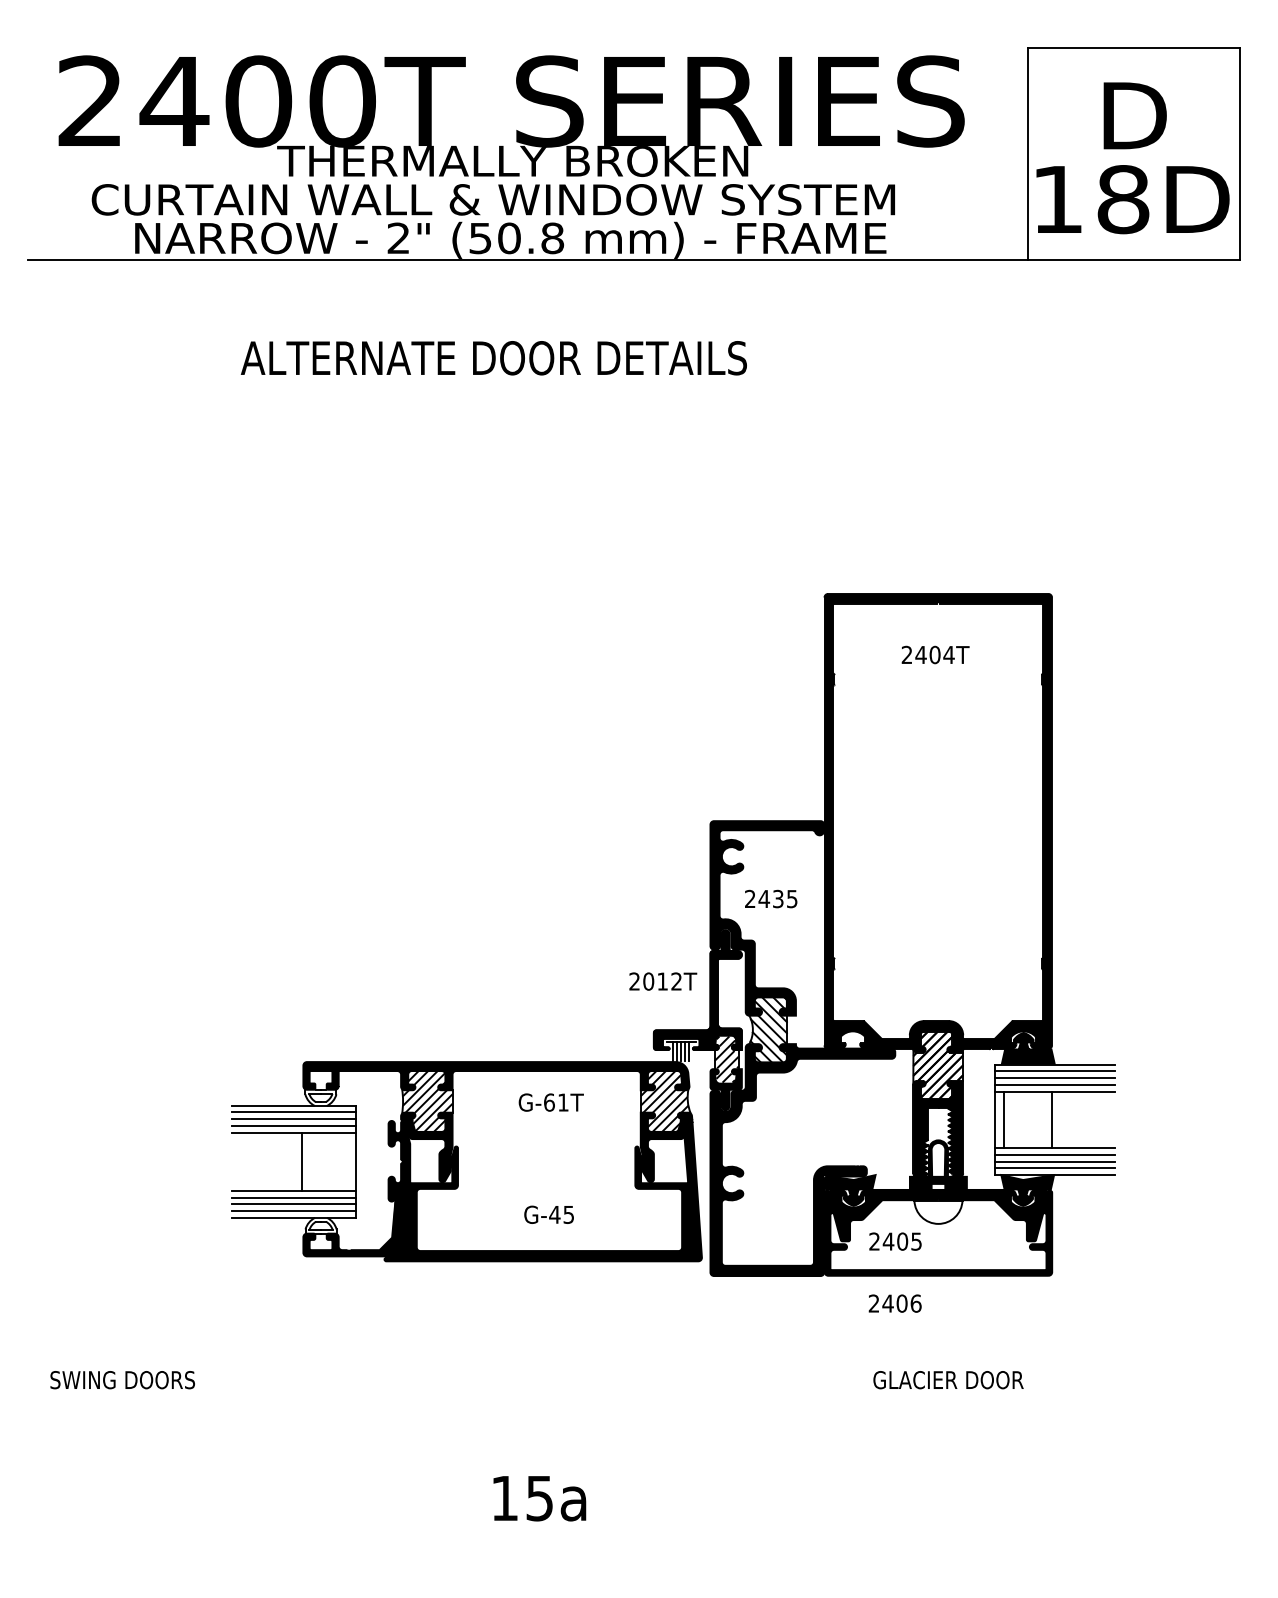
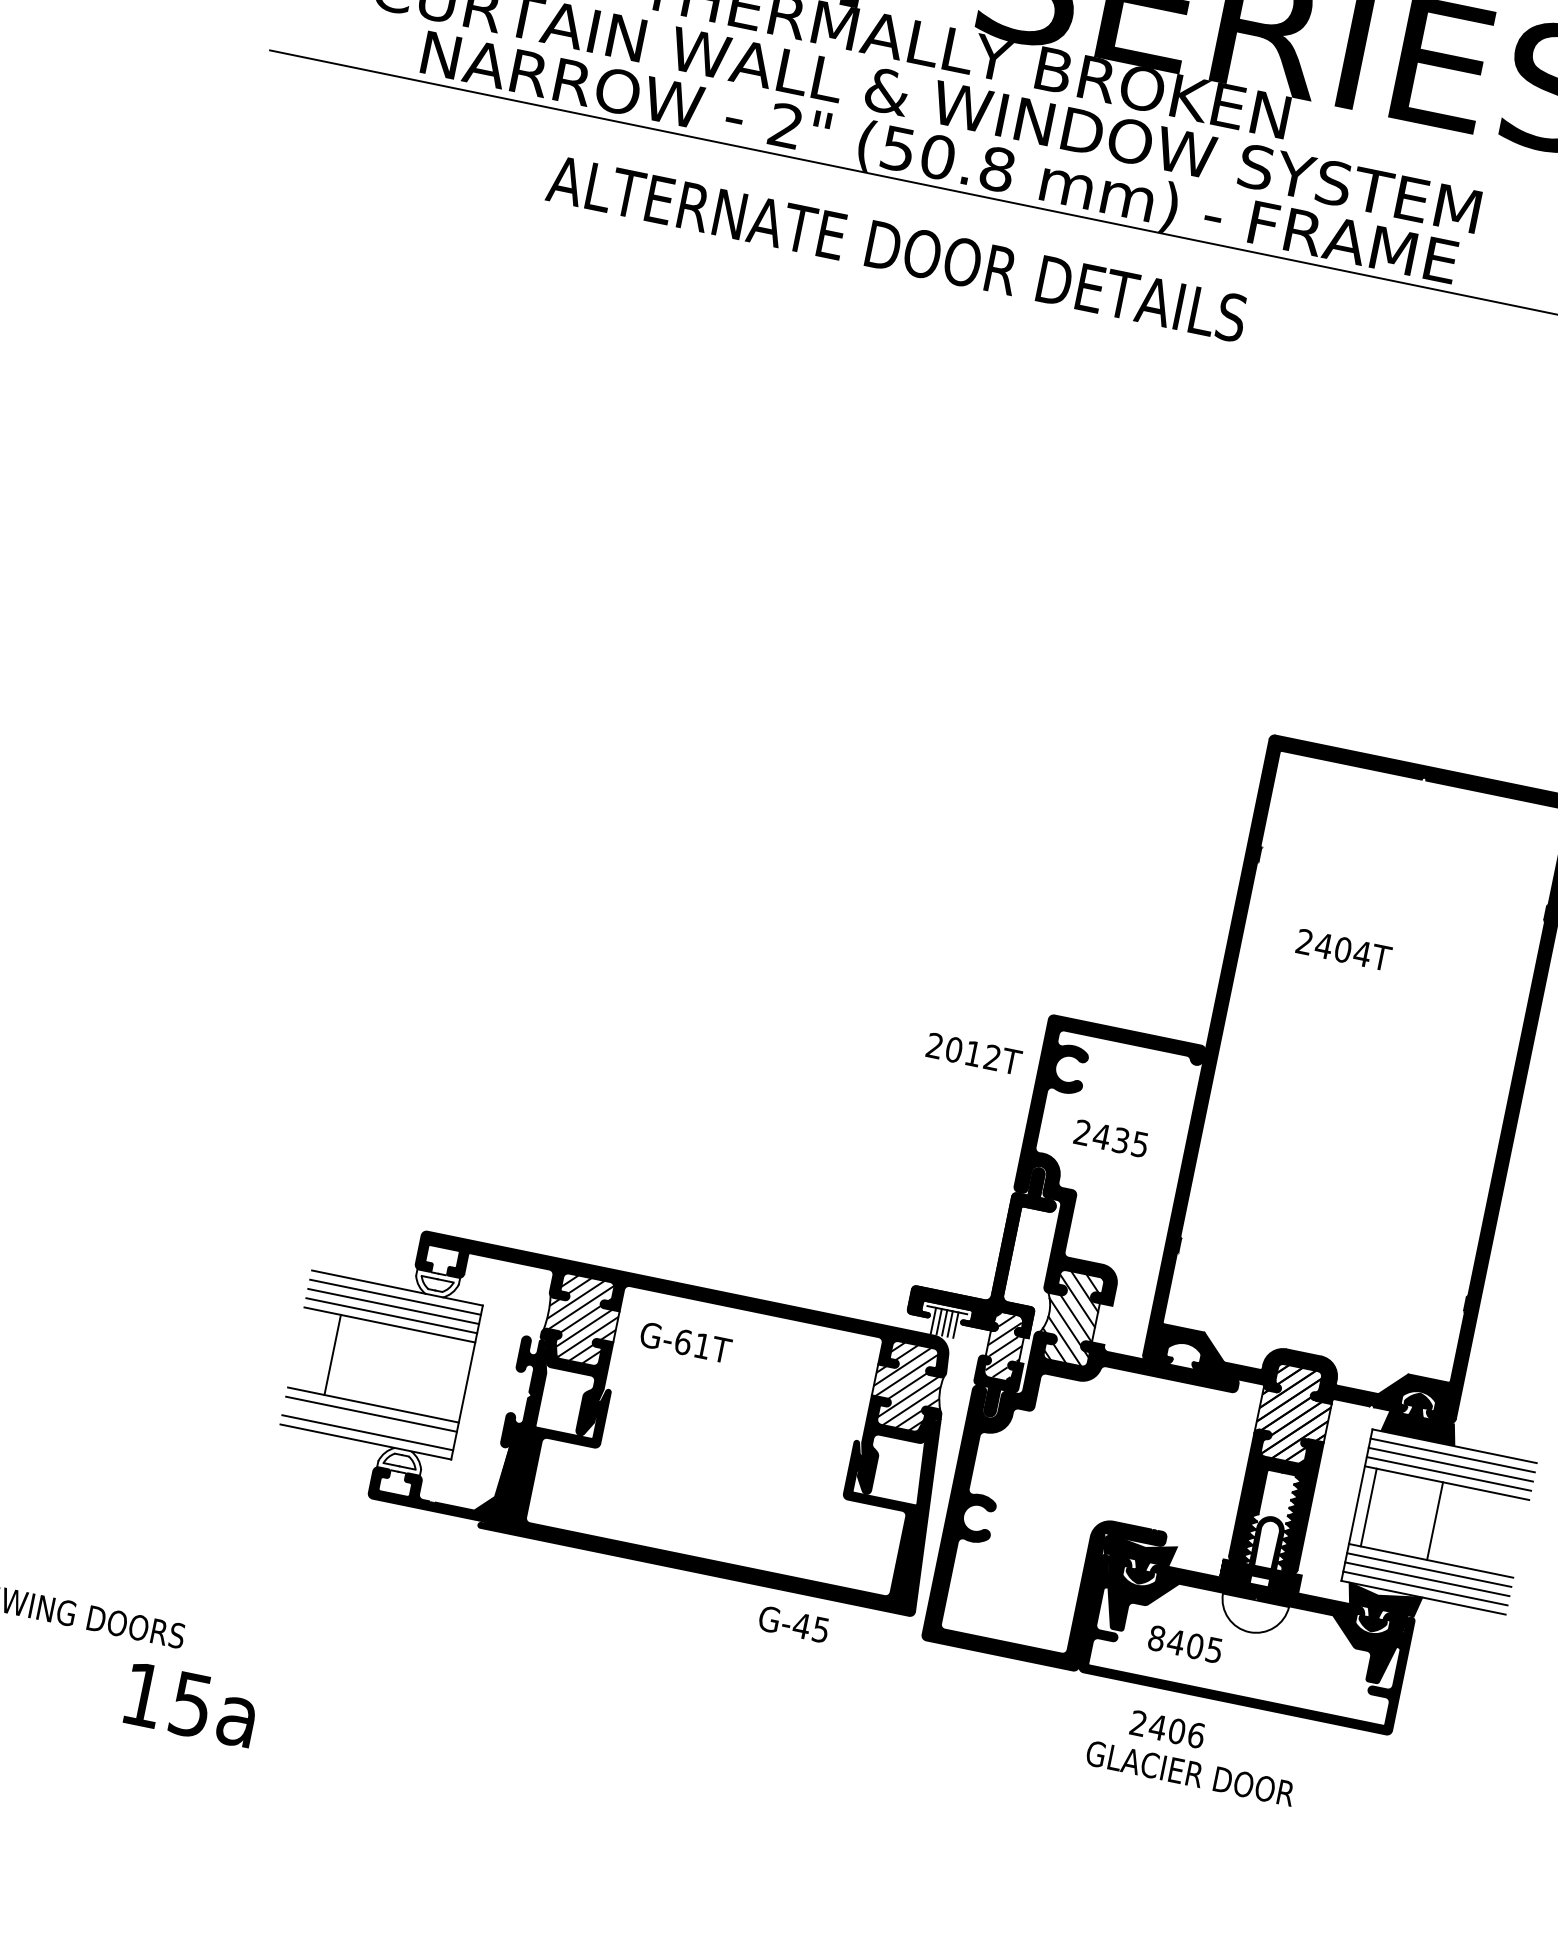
text: (493, 358) -> (896, 249), moved
text: (935, 654) -> (1343, 949), moved
text: (663, 981) -> (974, 1053), moved
text: (550, 1102) -> (684, 1342), moved
line: (302, 1161) -> (332, 1354), moved
line: (293, 1204) -> (368, 1423), removed
text: (548, 1214) -> (793, 1623), moved
text: (874, 1241) -> (1156, 1638), 2405 -> 8405
text: (948, 1380) -> (1190, 1774), moved
text: (539, 1498) -> (190, 1704), moved

